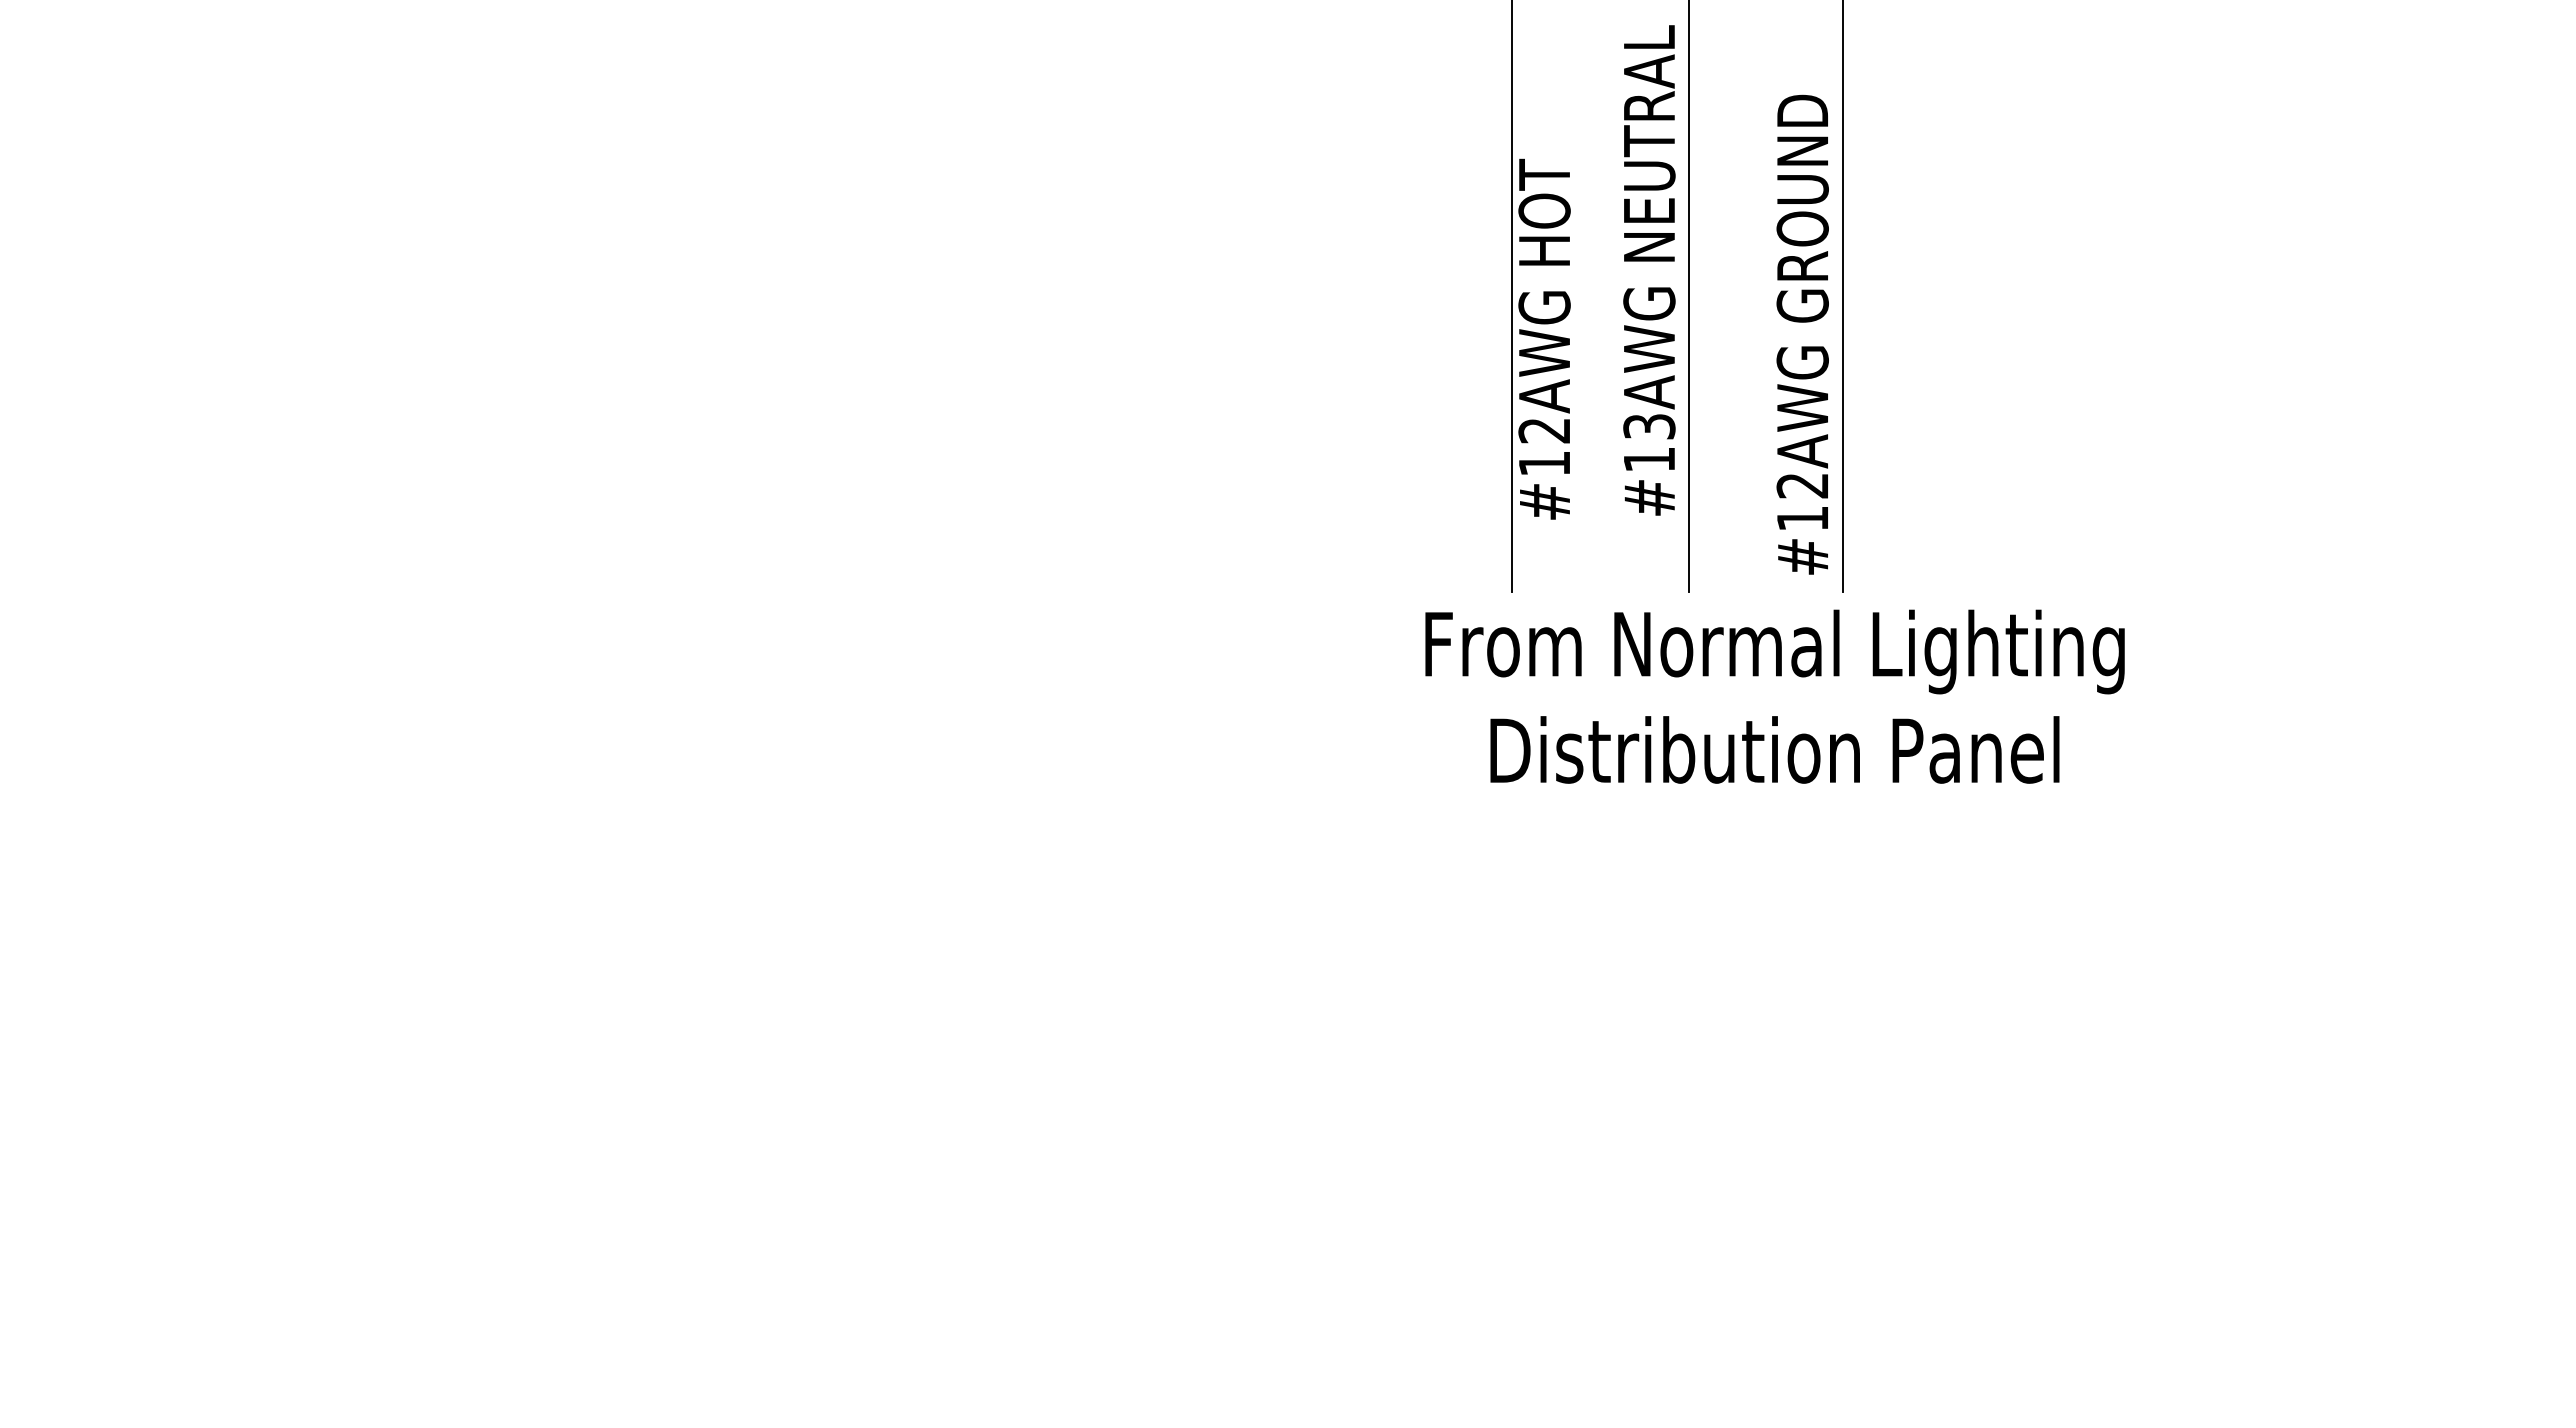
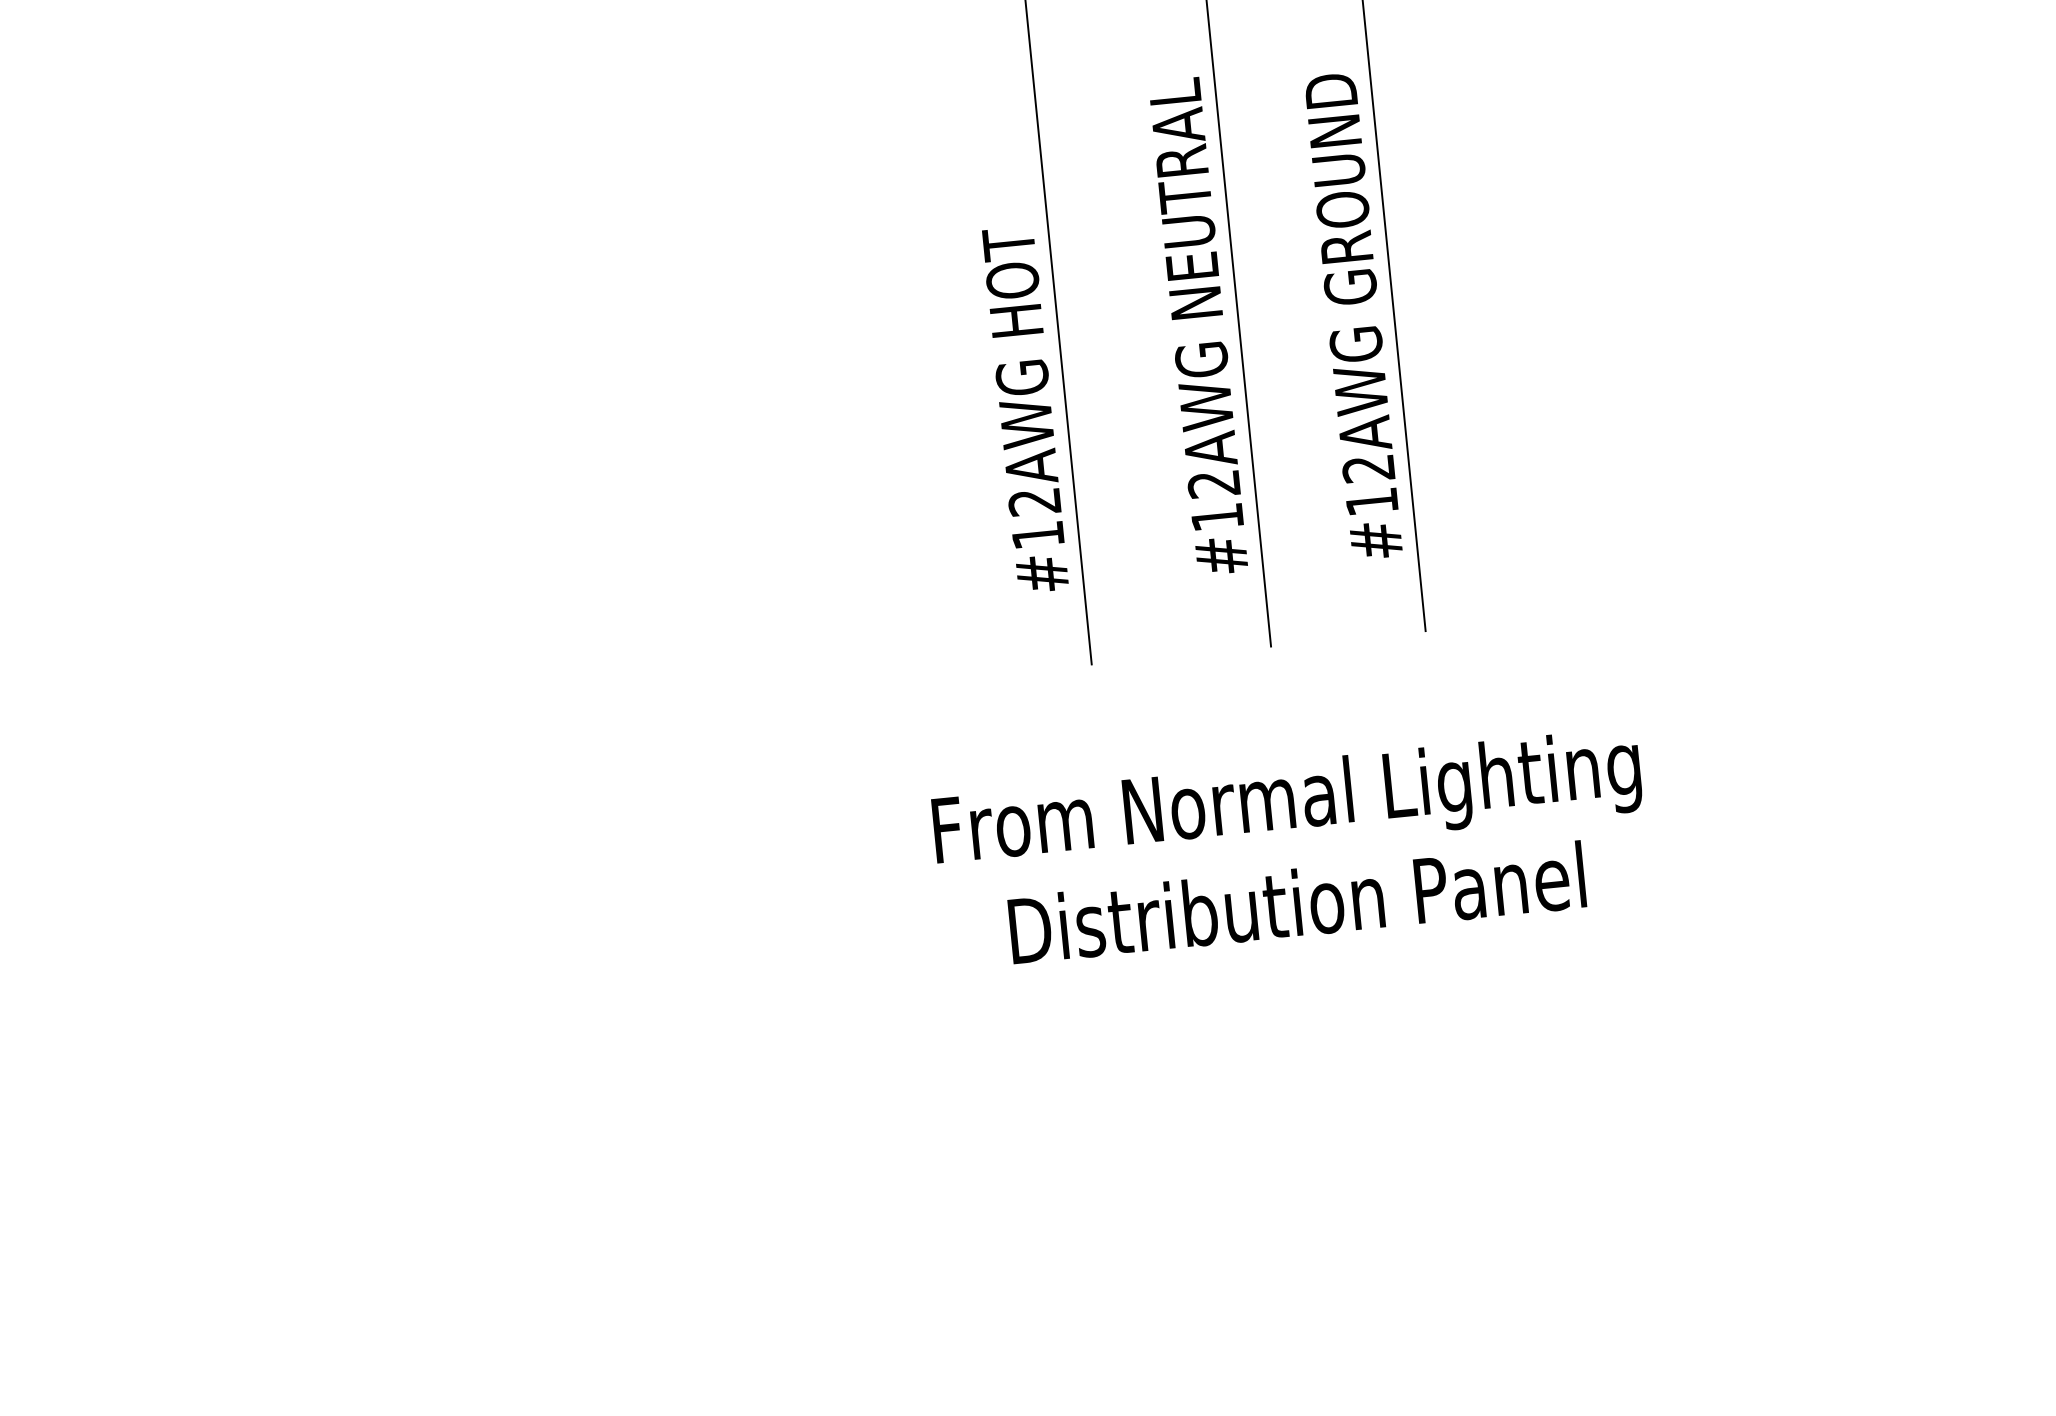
text: (1802, 334) -> (1353, 316), moved
text: (1544, 338) -> (1025, 409), moved
text: (1649, 426) -> (1214, 483), #13AWG -> #12AWG
text: (1774, 696) -> (1291, 848), moved

